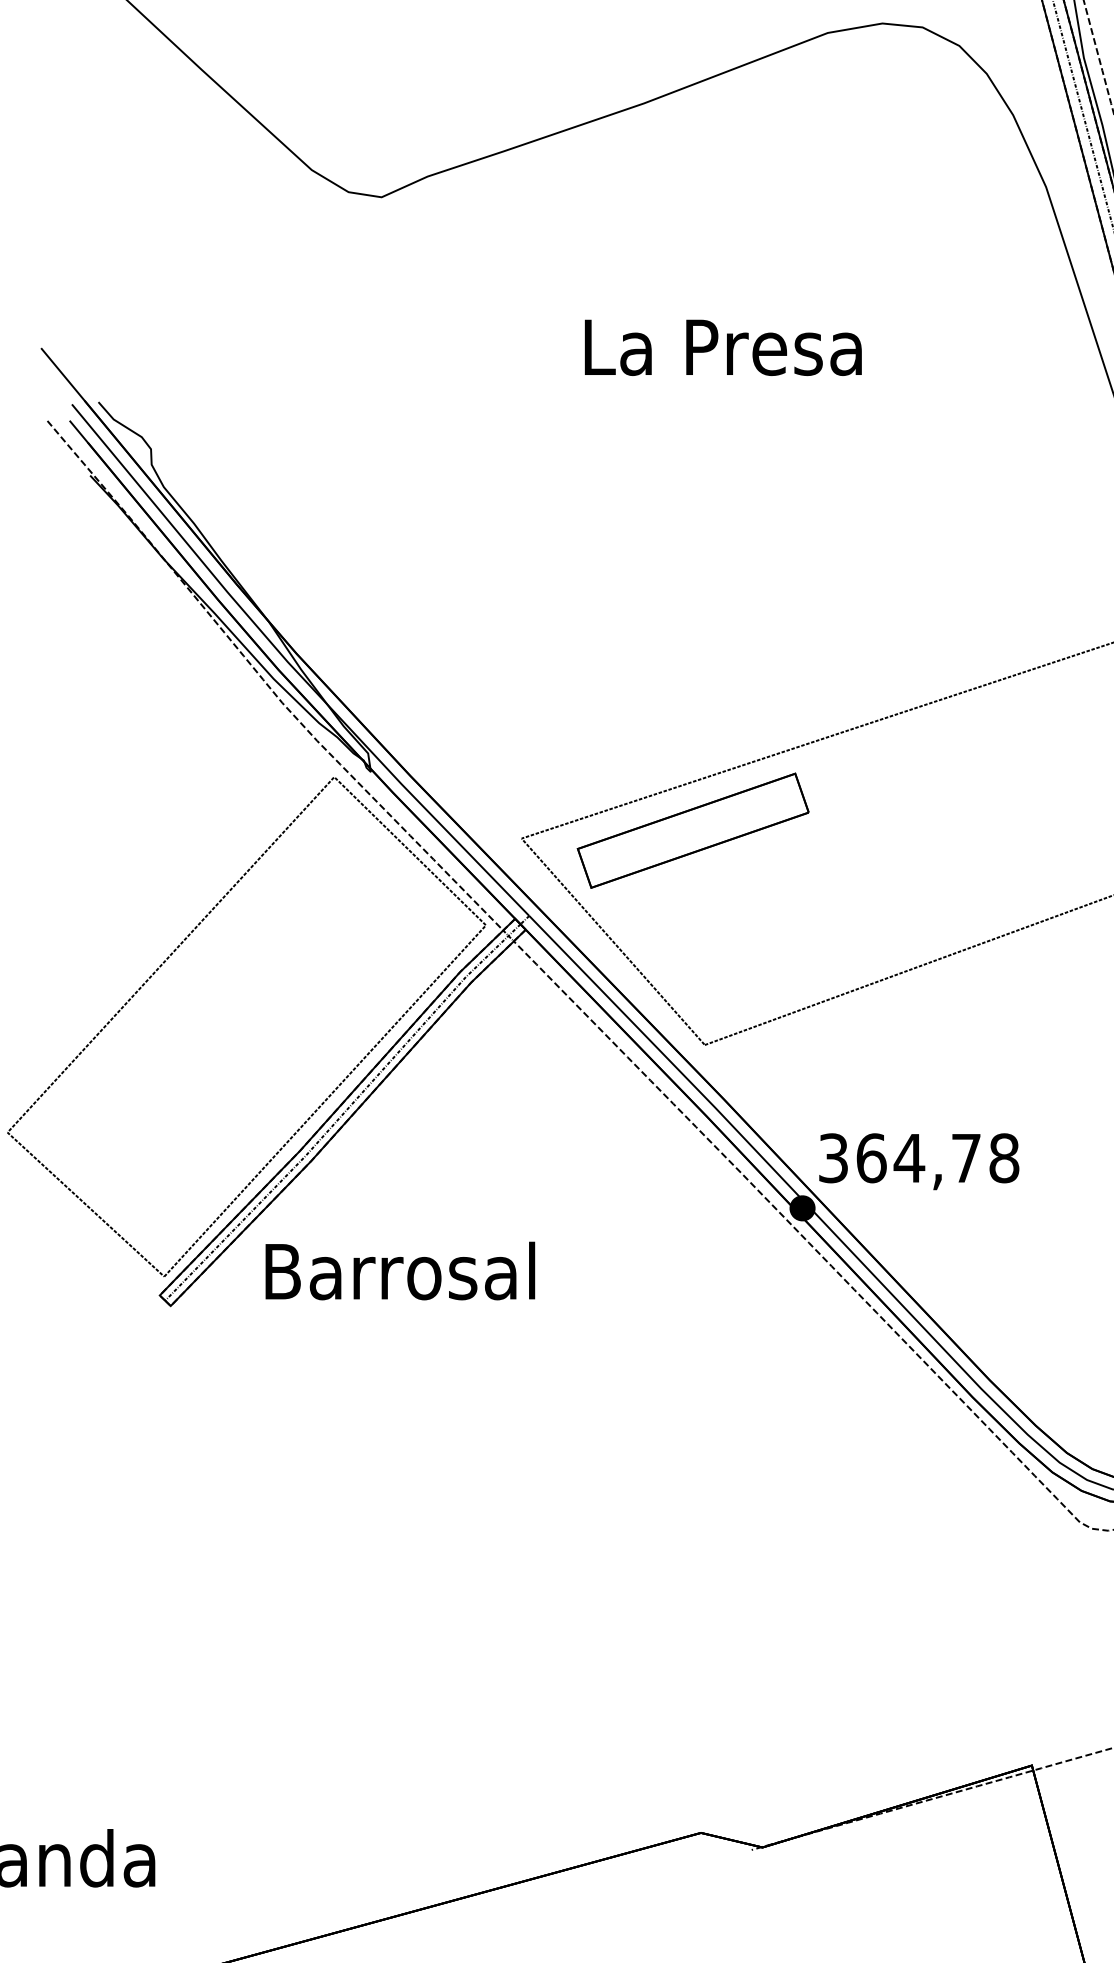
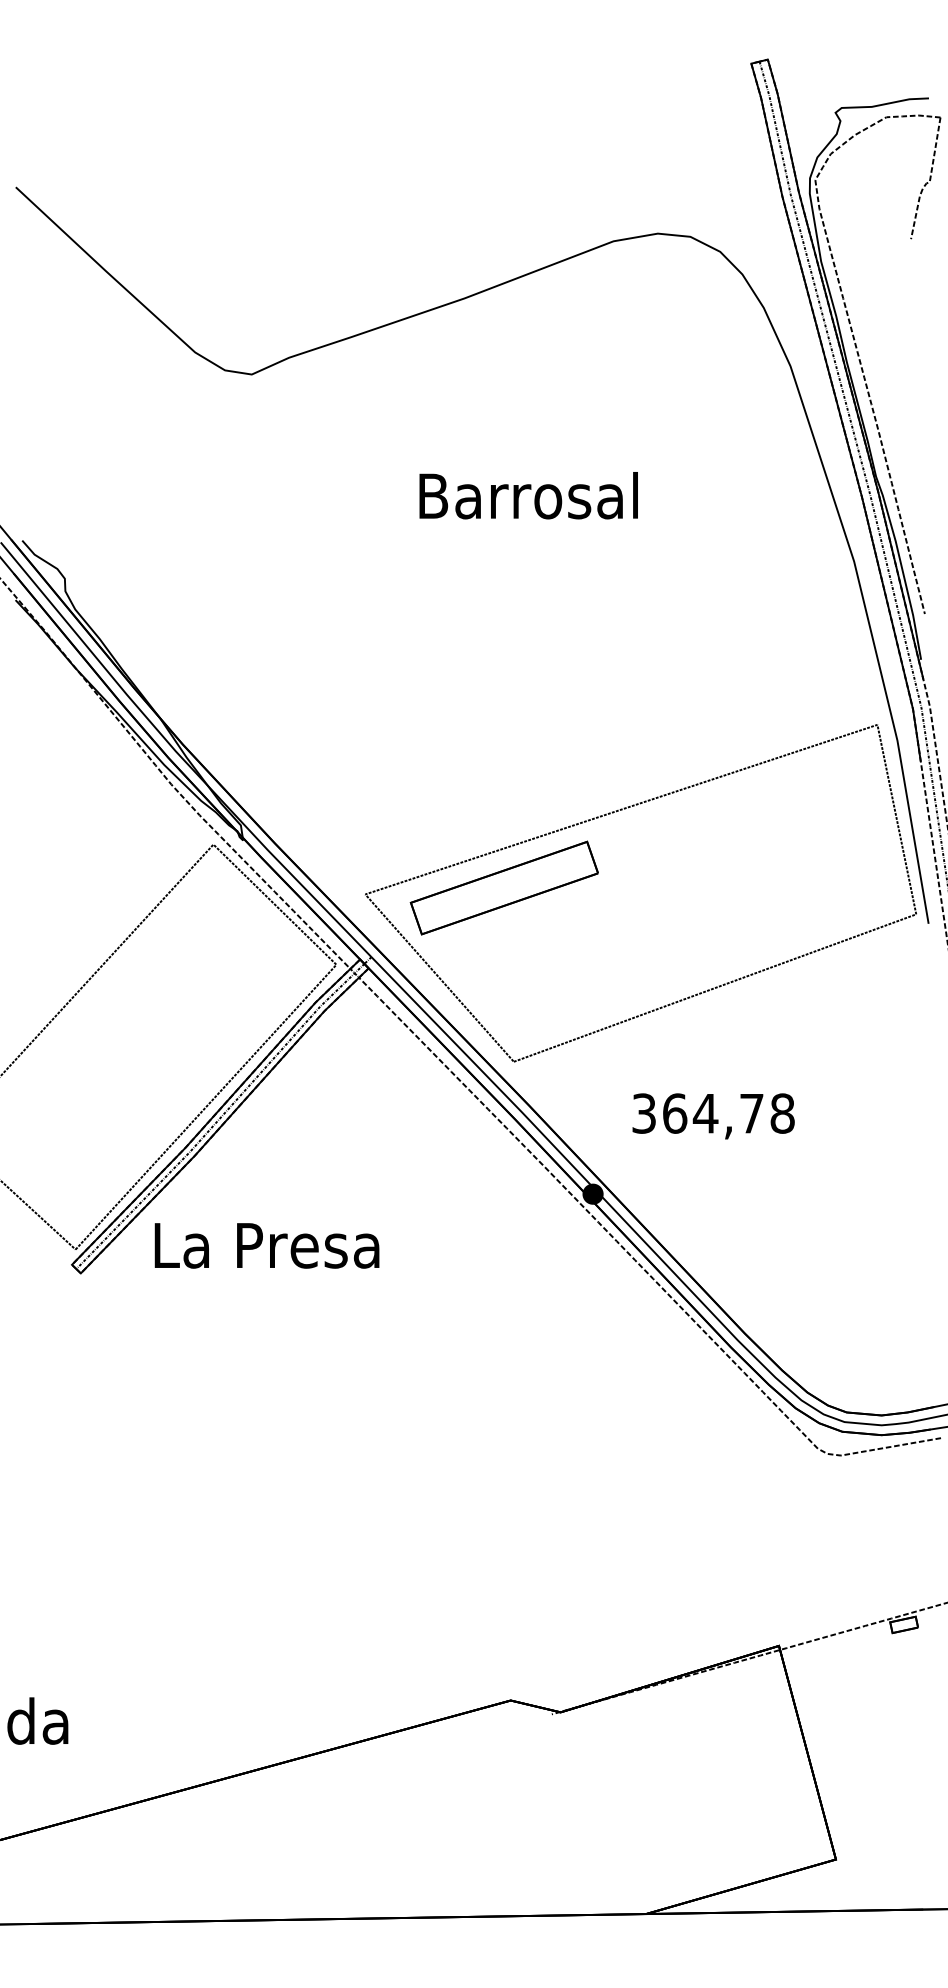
text: (722, 346) -> (528, 495), La Presa -> Barrosal
text: (919, 1161) -> (713, 1116), moved
text: (399, 1270) -> (266, 1244), Barrosal -> La Presa

